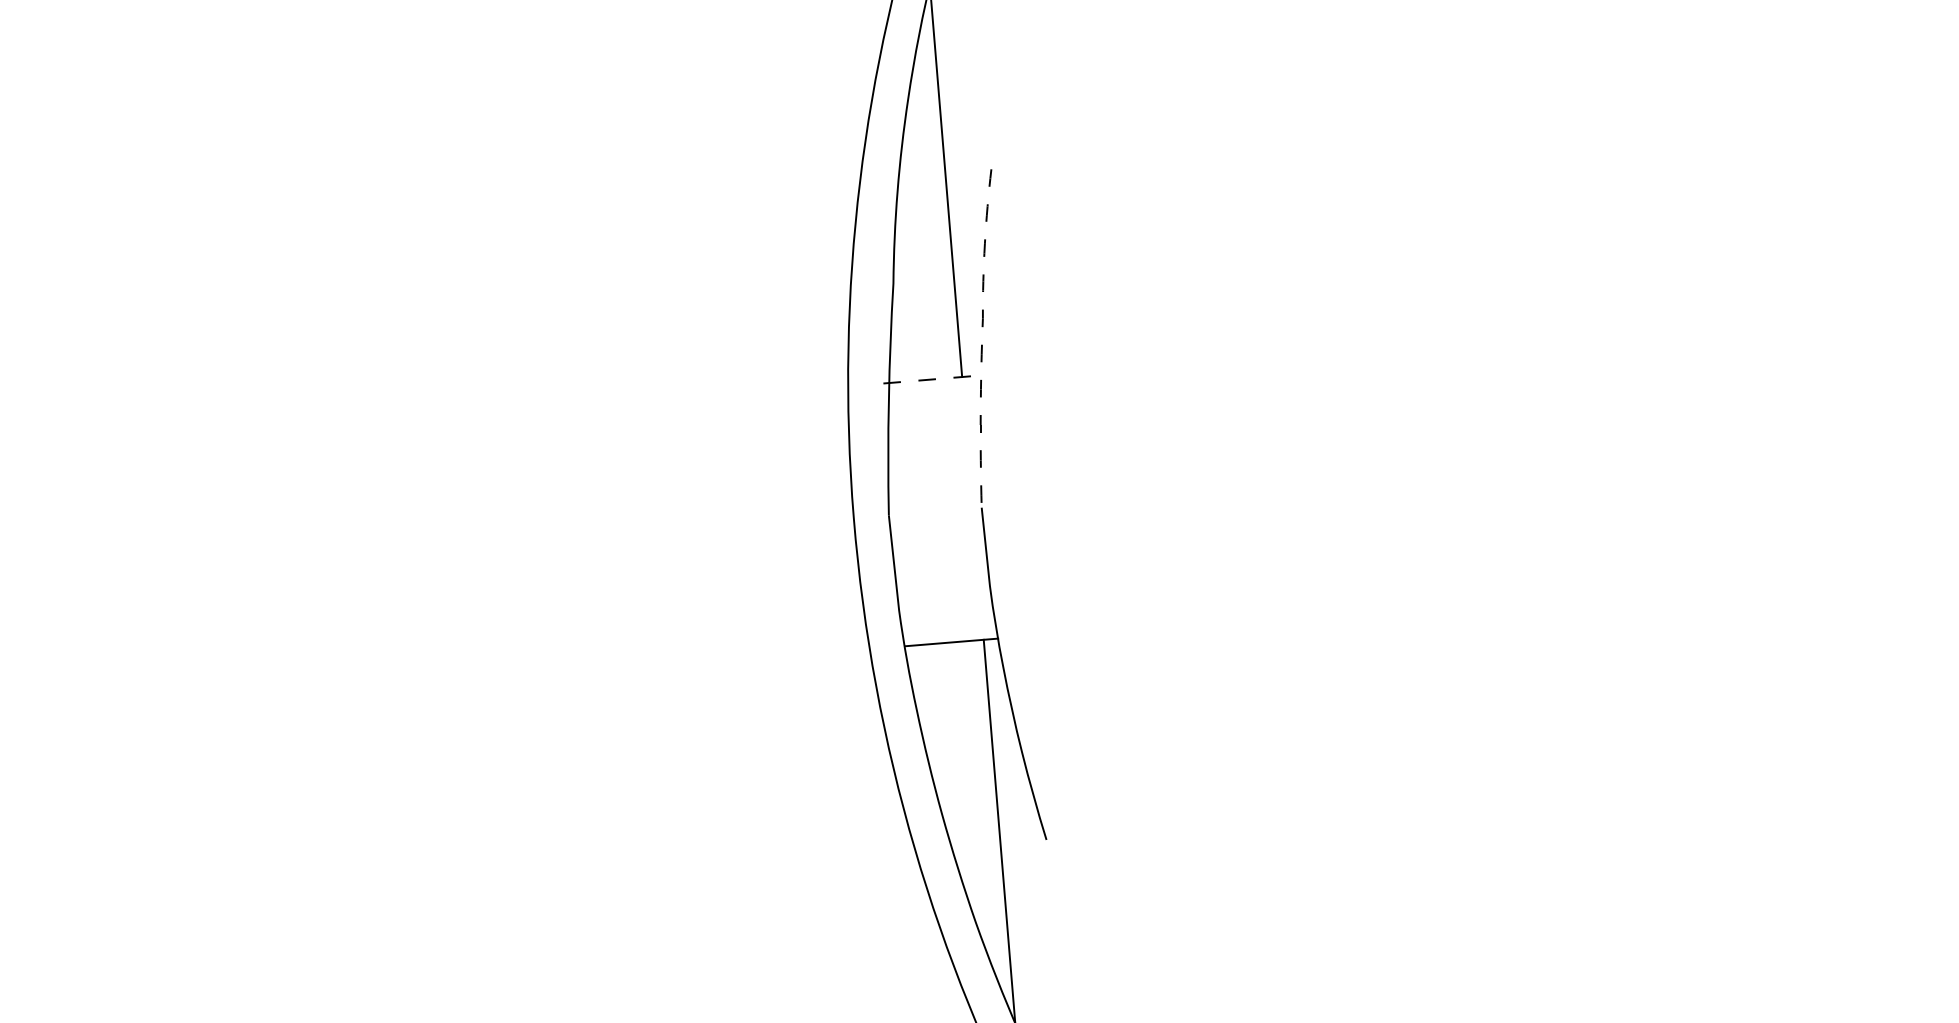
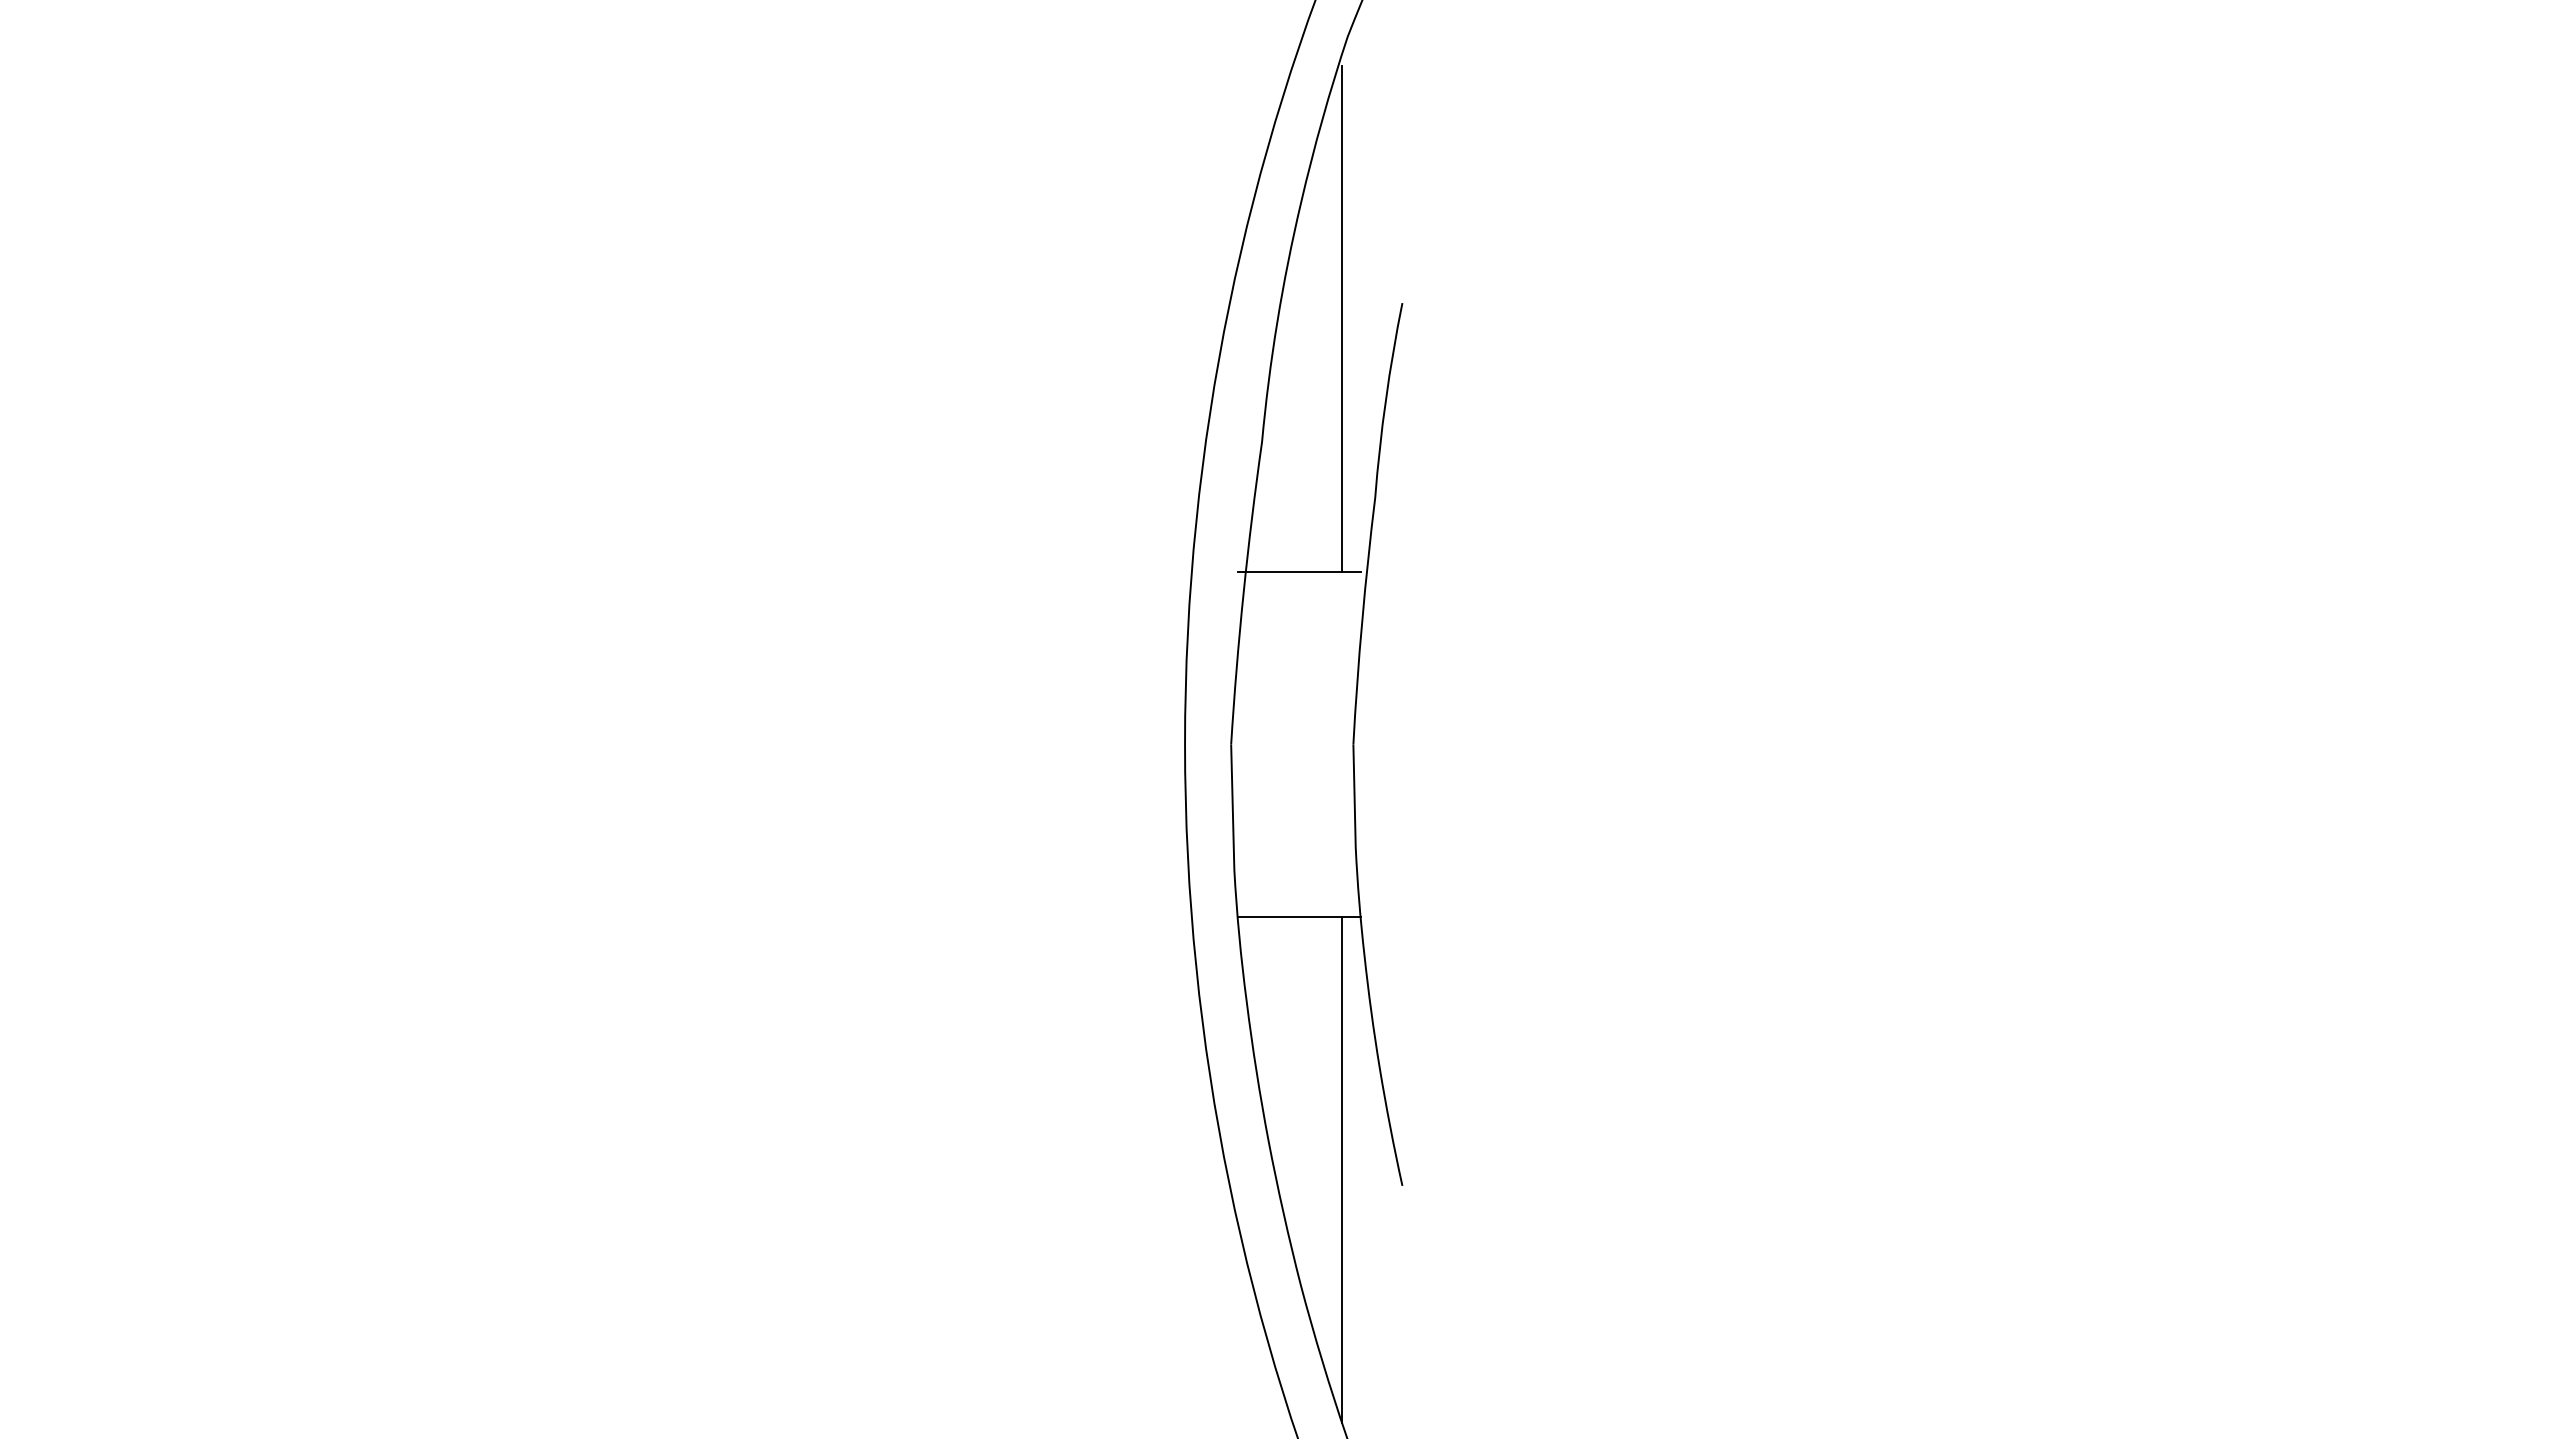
line: (982, 337) -> (1372, 521), dashed -> solid
line: (930, 379) -> (1300, 571), dashed -> solid

